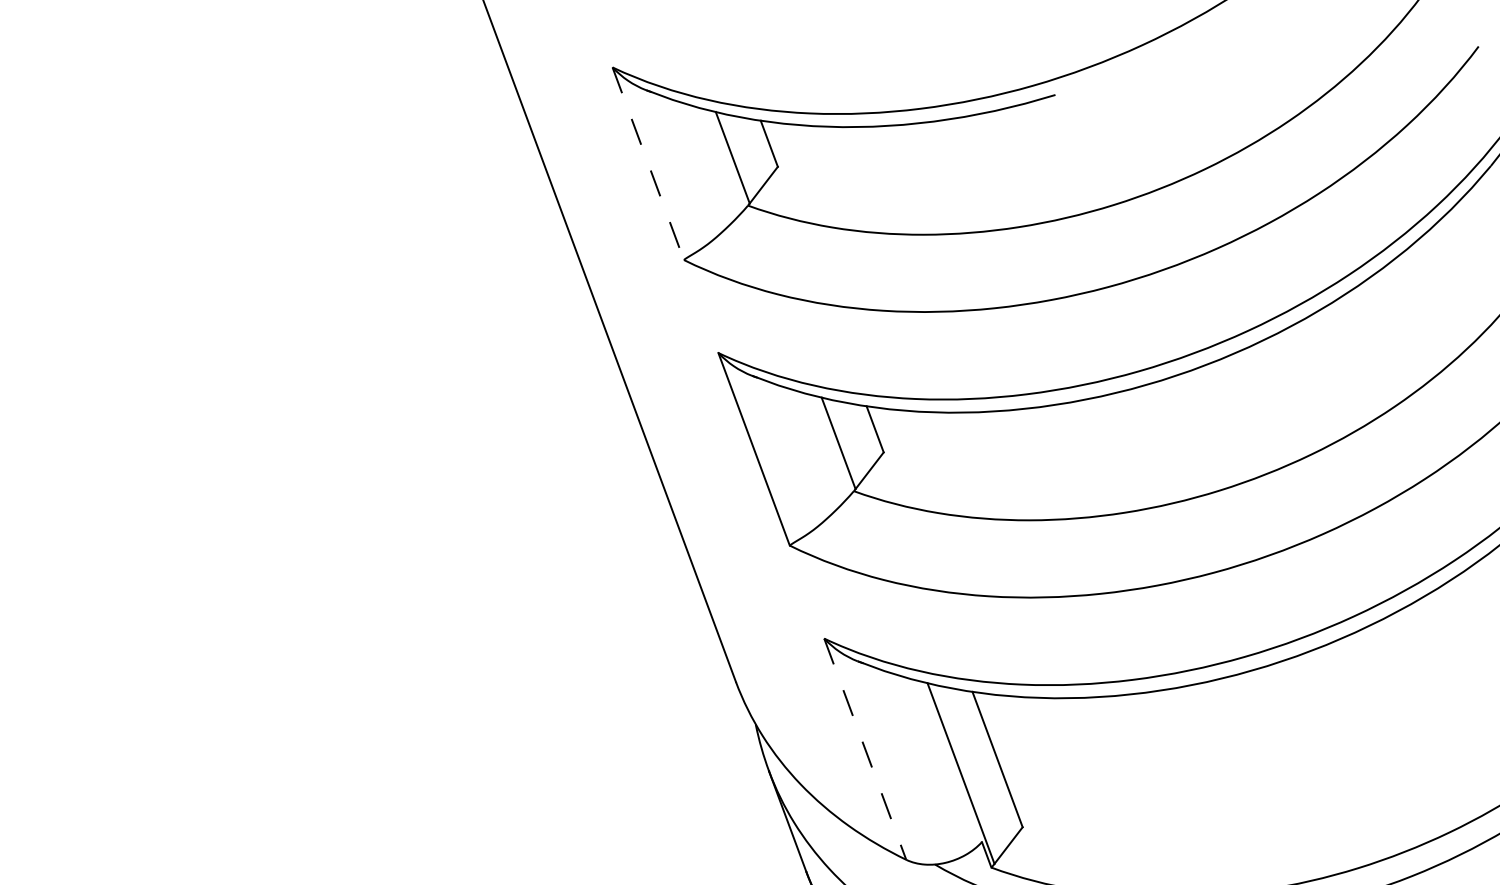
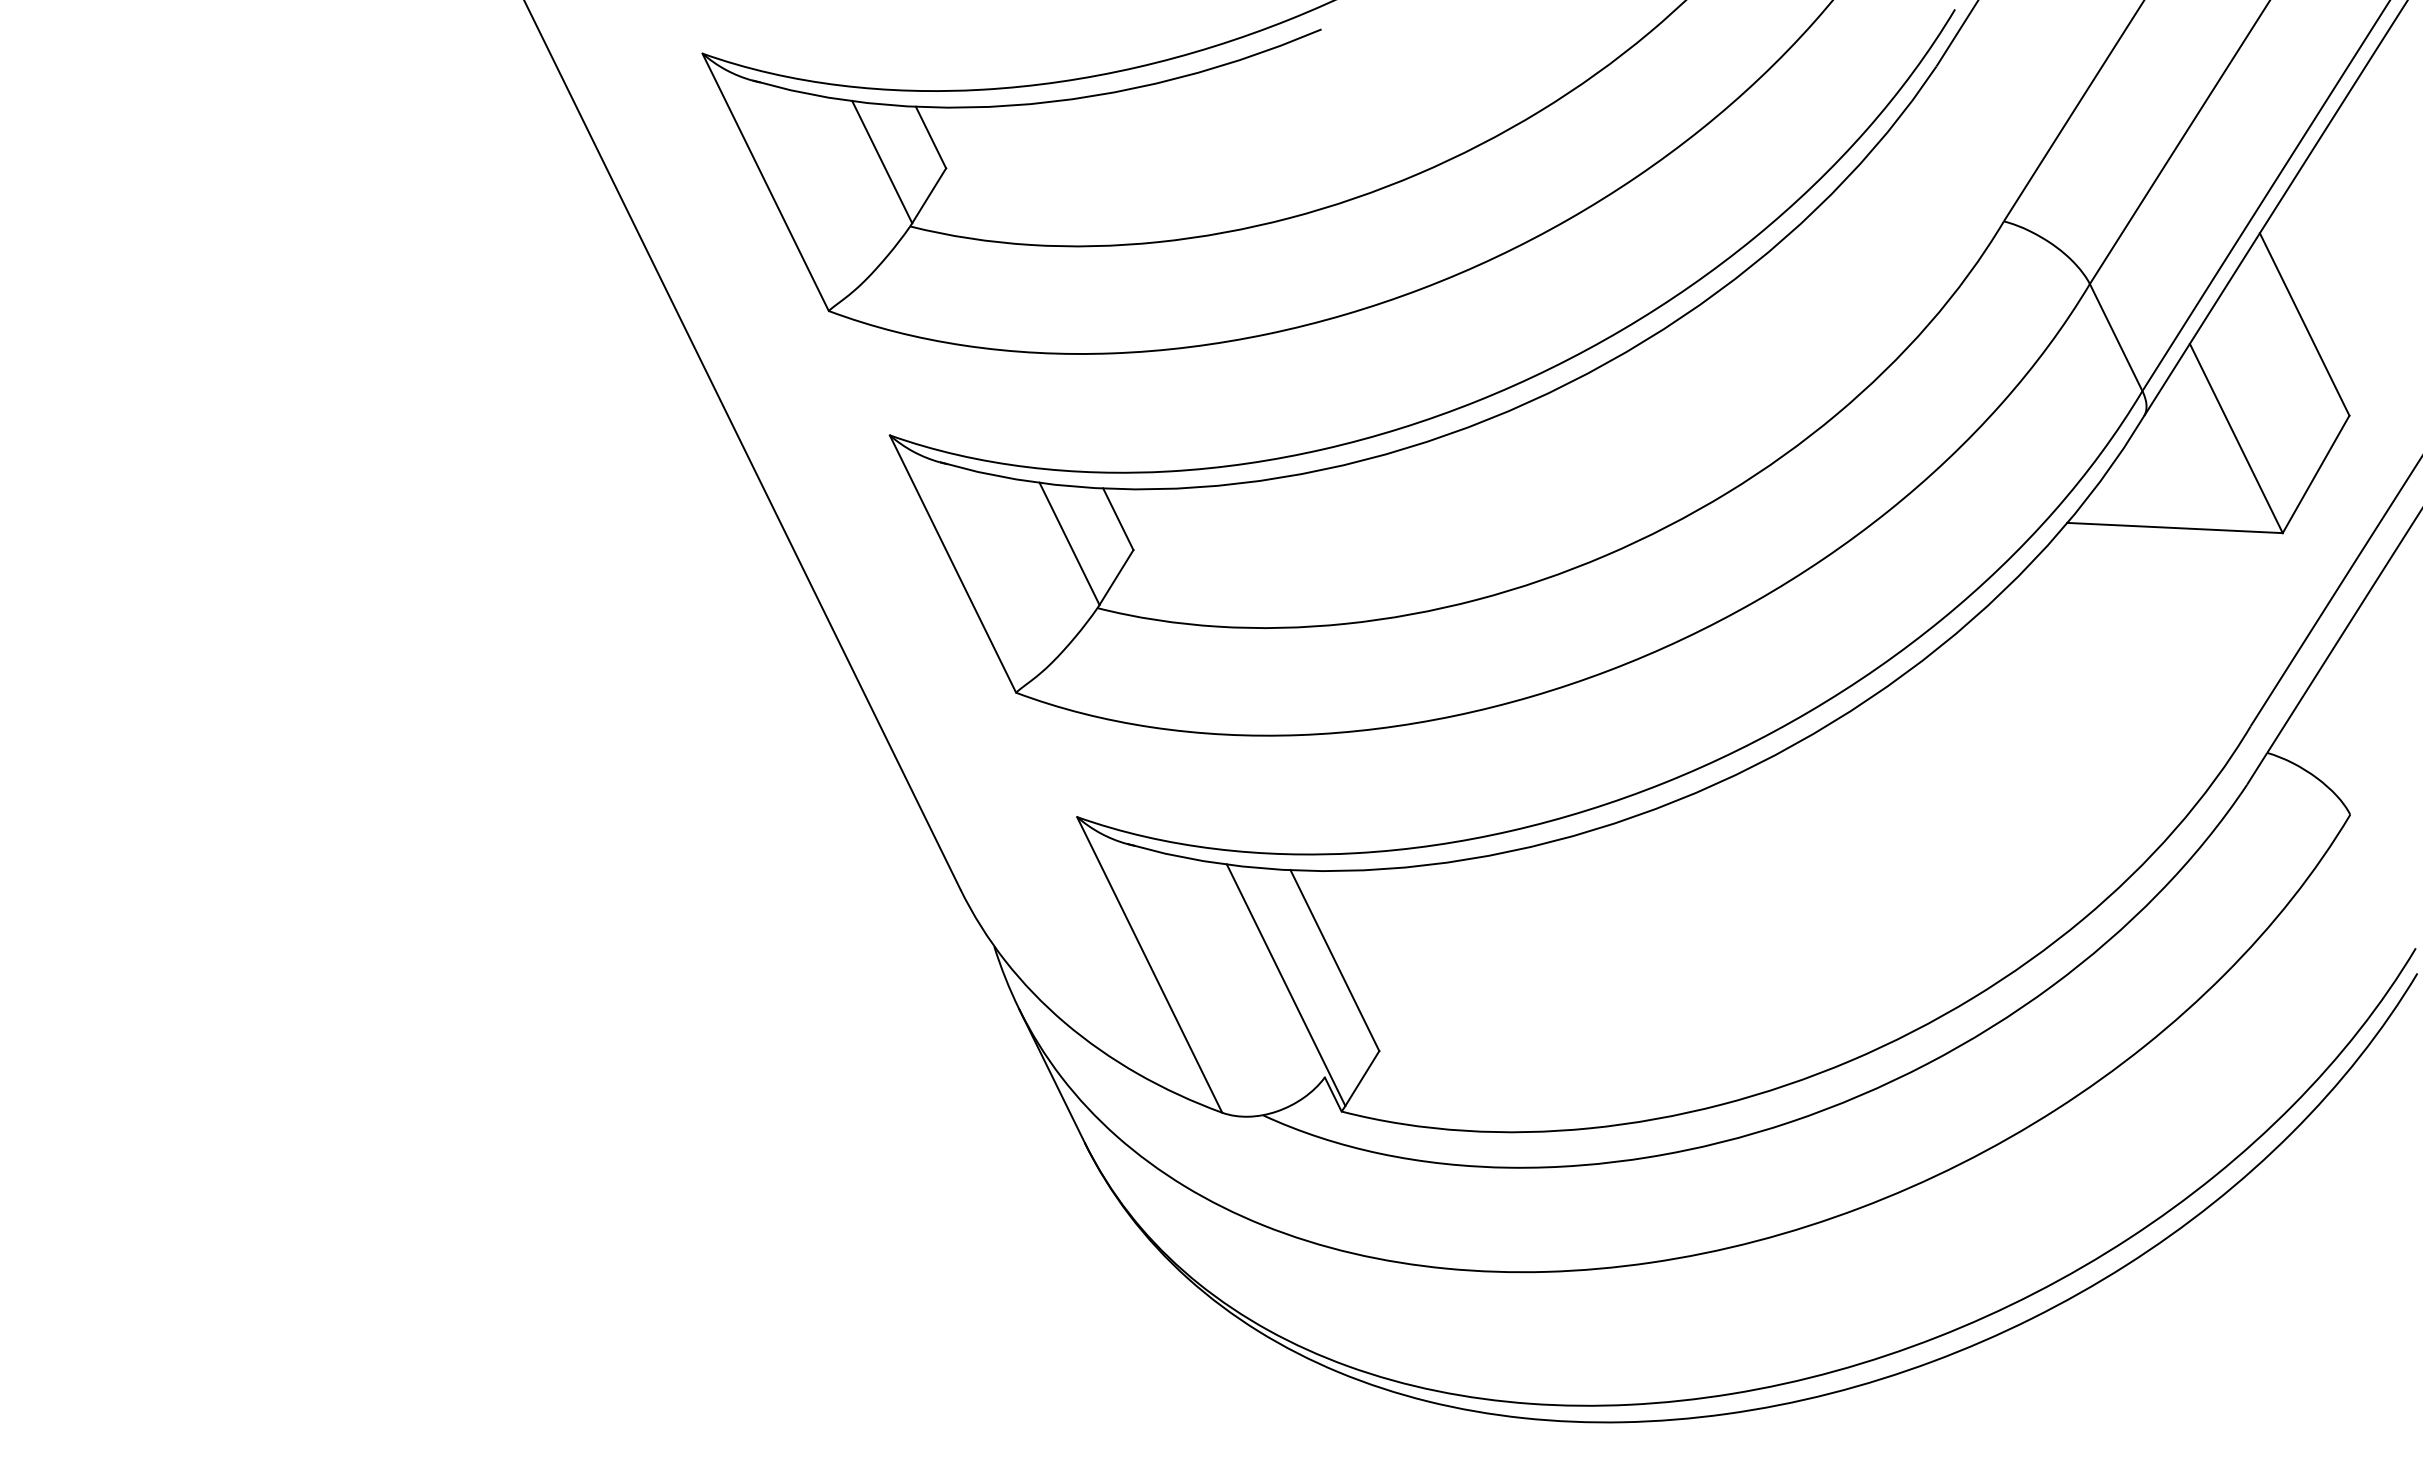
line: (648, 163) -> (765, 182), dashed -> solid
line: (865, 748) -> (1149, 964), dashed -> solid

